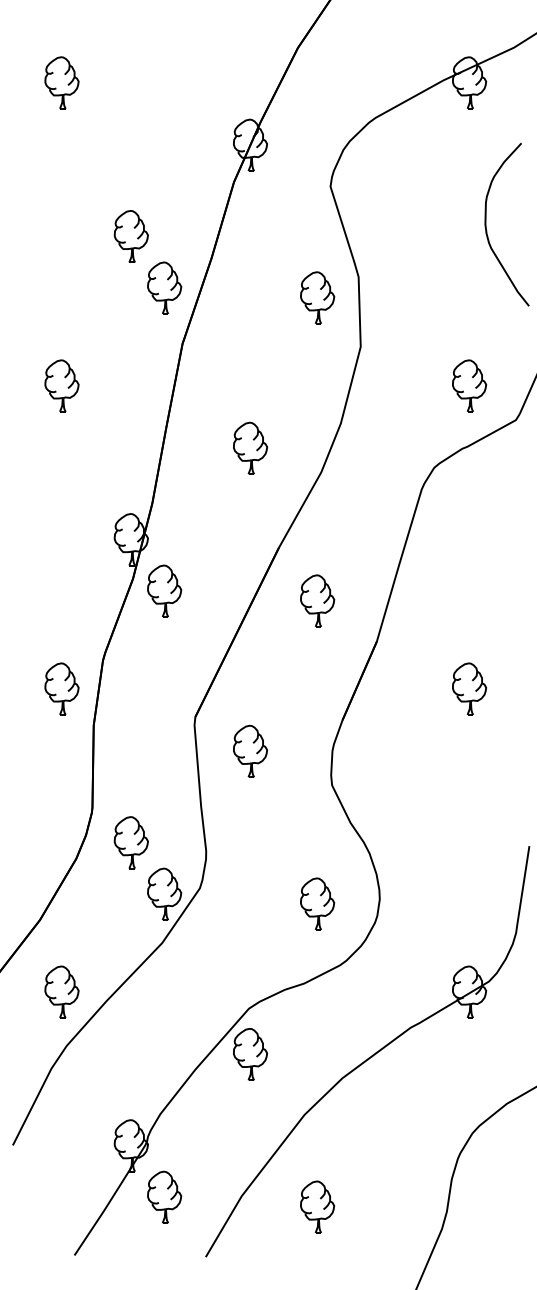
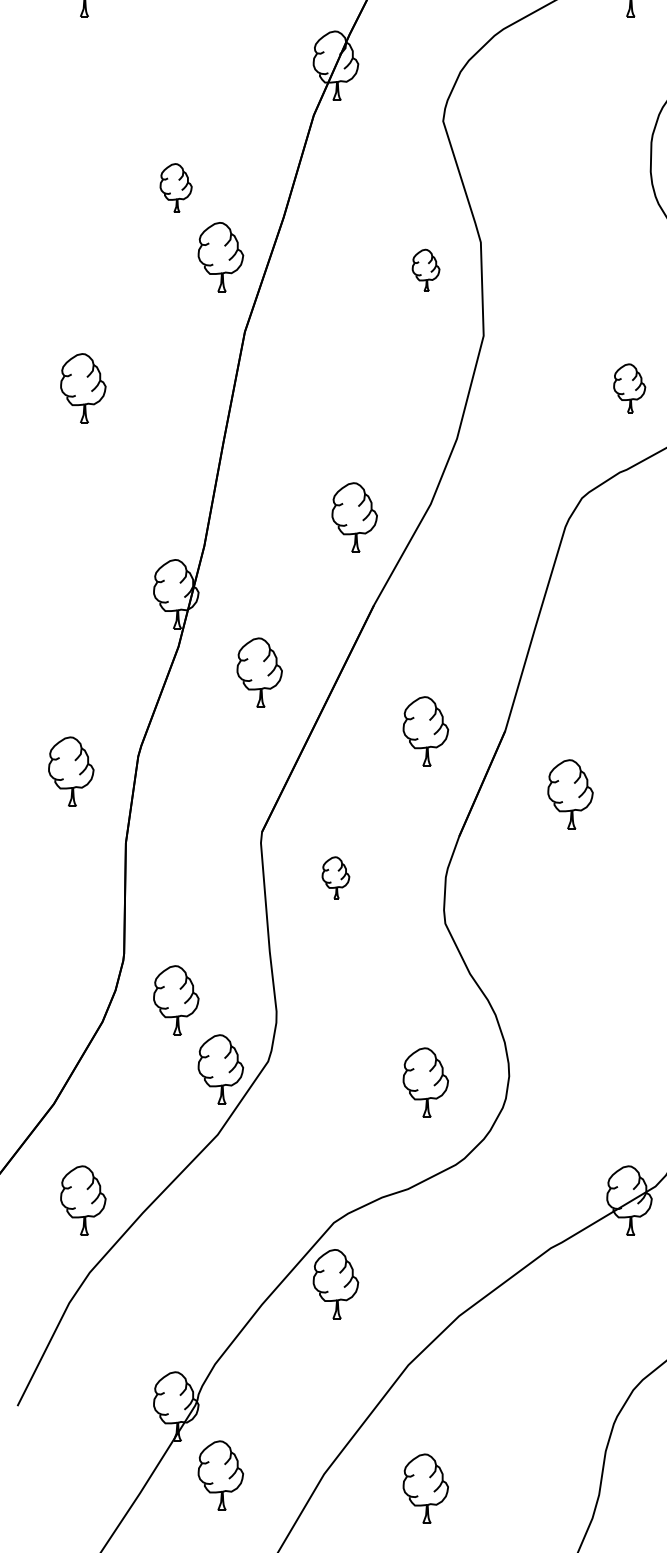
part: (130, 236) -> (175, 188), size x0.7
part: (317, 297) -> (425, 269), size x0.6
part: (469, 385) -> (629, 387), size x0.7
part: (250, 447) -> (354, 516), moved
part: (164, 590) -> (259, 671), moved
part: (317, 600) -> (425, 730), moved
part: (61, 688) -> (70, 770), moved
part: (469, 688) -> (570, 793), moved
part: (250, 750) -> (335, 876), size x0.6

